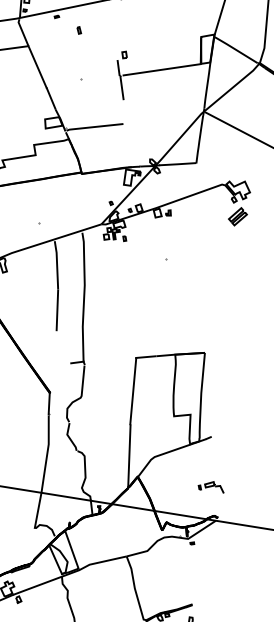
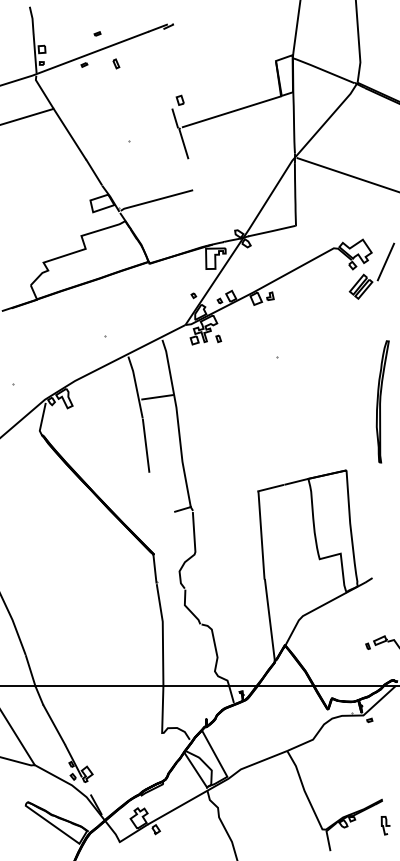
part: (79, 30) -> (116, 63), moved
line: (259, 200) -> (385, 261), added
line: (71, 275) -> (157, 397), added
part: (240, 305) -> (382, 401), added

